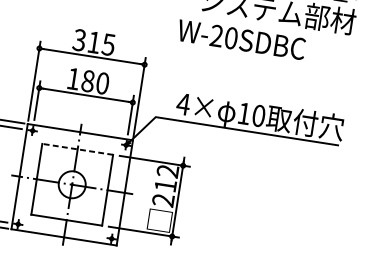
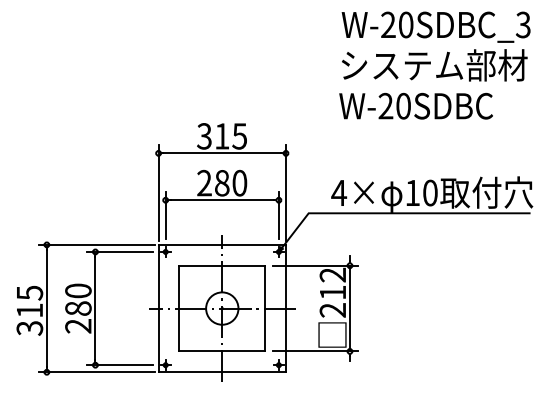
text: (241, 39) -> (415, 105), moved
text: (73, 78) -> (204, 182), 180 -> 280
line: (77, 149) -> (222, 265), dashed -> solid

